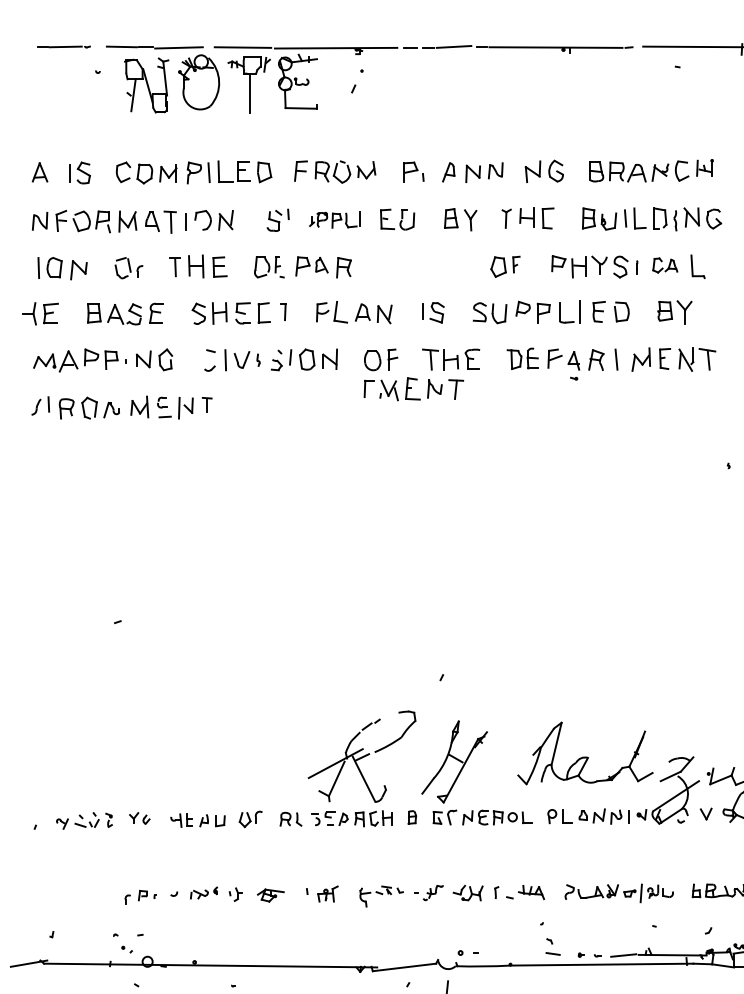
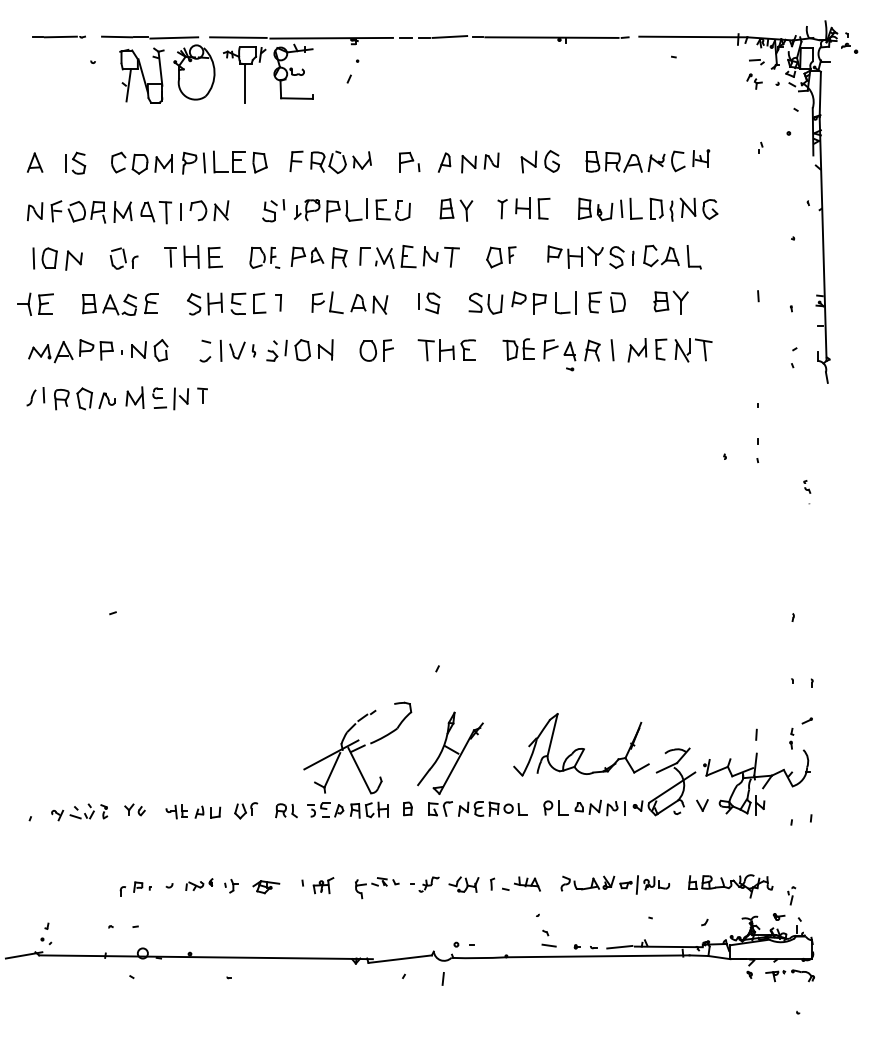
part: (334, 220) -> (330, 210), size x1.43
part: (665, 265) -> (661, 255), size x1.43
part: (413, 388) -> (409, 256), moved
part: (127, 949) -> (46, 941), moved

